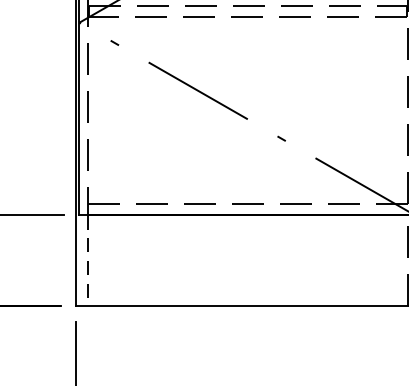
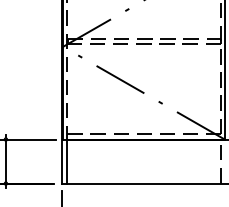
line: (88, 262) -> (67, 162), dashed -> solid

